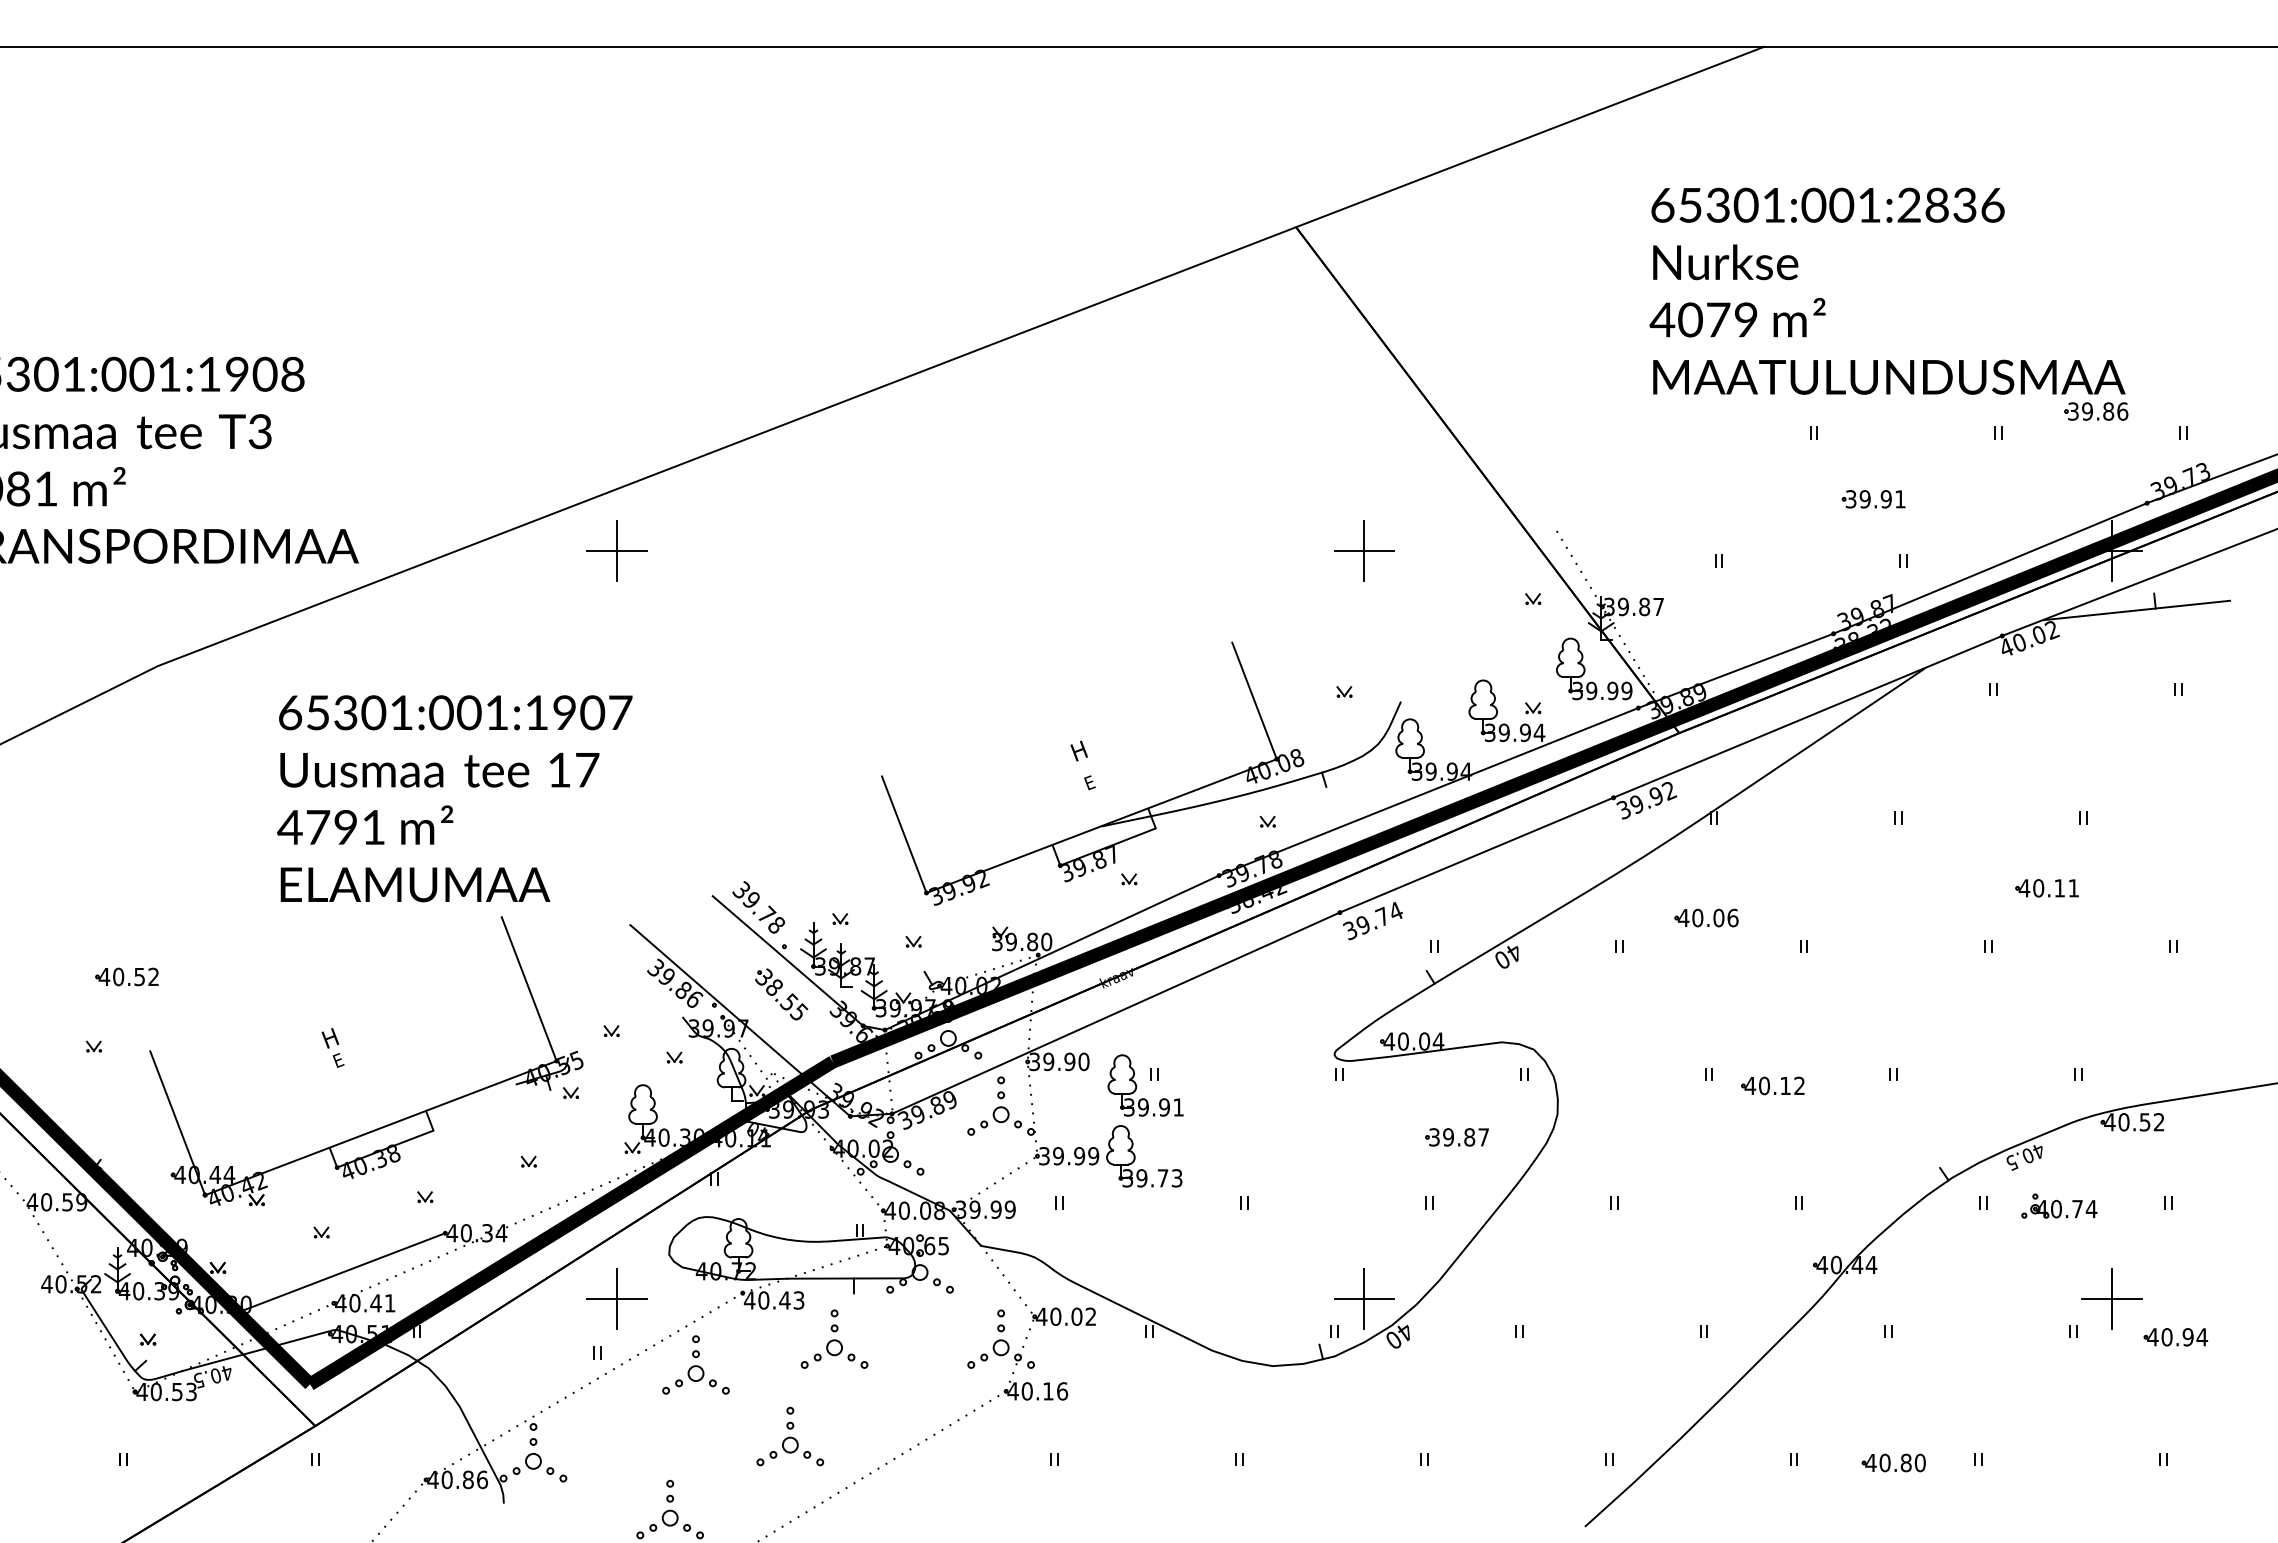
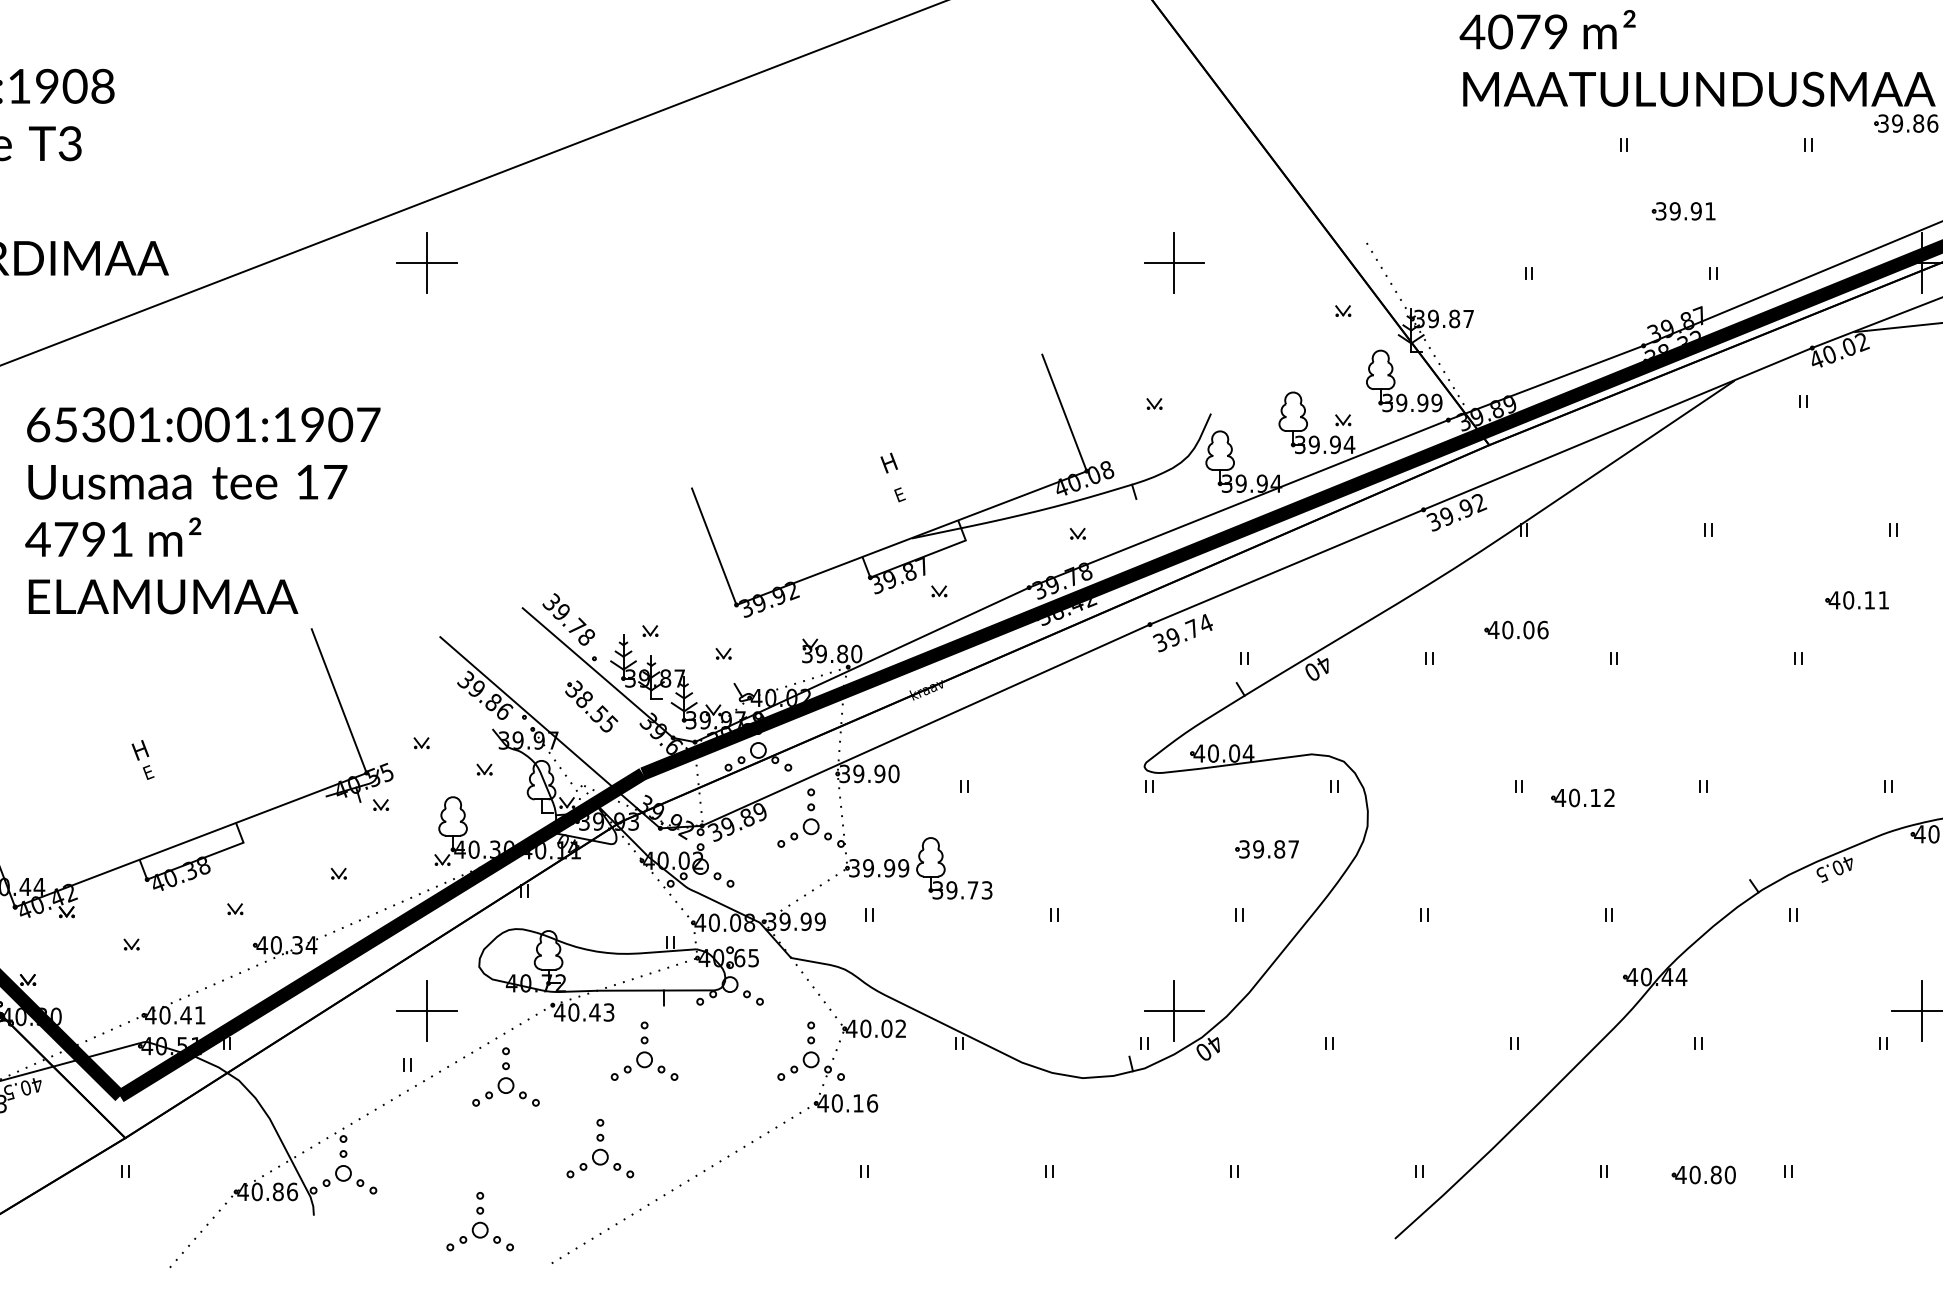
text: (454, 798) -> (202, 510), moved
part: (1137, 1086) -> (947, 798), removed
part: (2059, 1205) -> (1869, 917), removed
line: (343, 1271) -> (153, 983), removed

